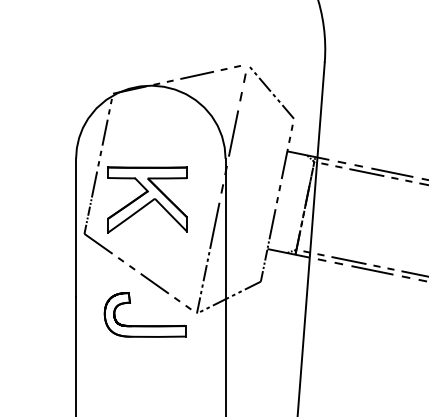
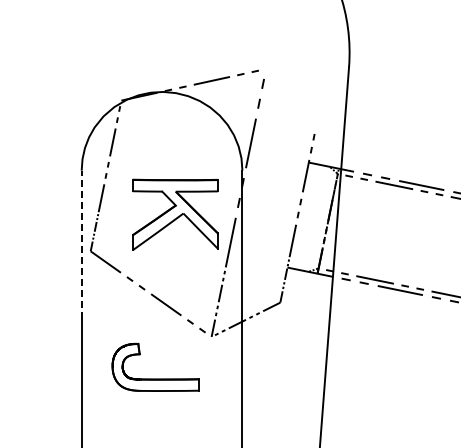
line: (270, 91) -> (290, 98), removed
part: (147, 199) -> (175, 214), moved
line: (75, 227) -> (81, 244), solid -> dashed
part: (144, 325) -> (155, 378), moved

